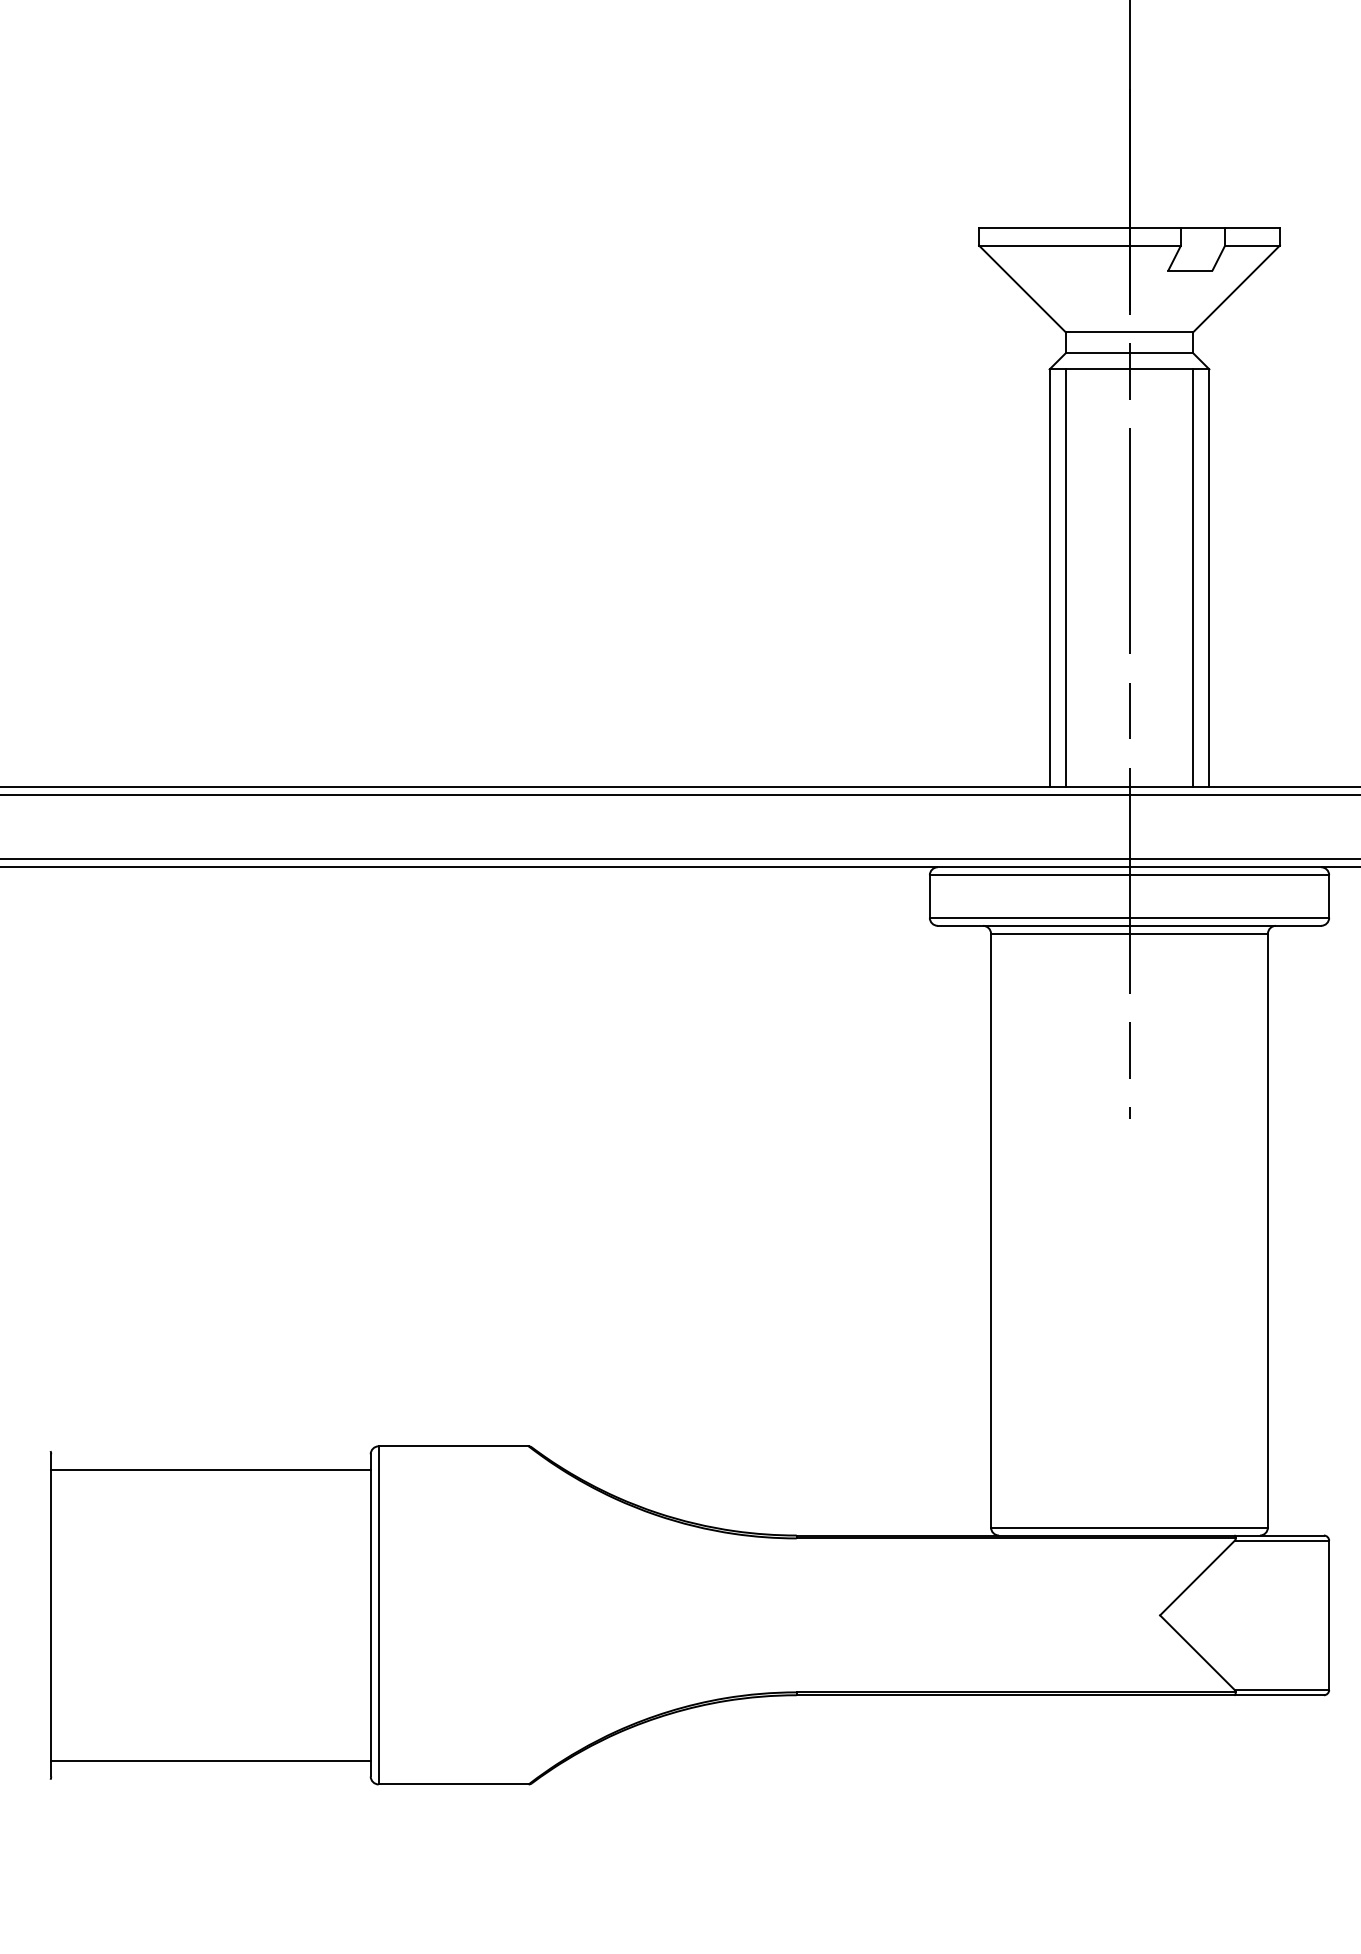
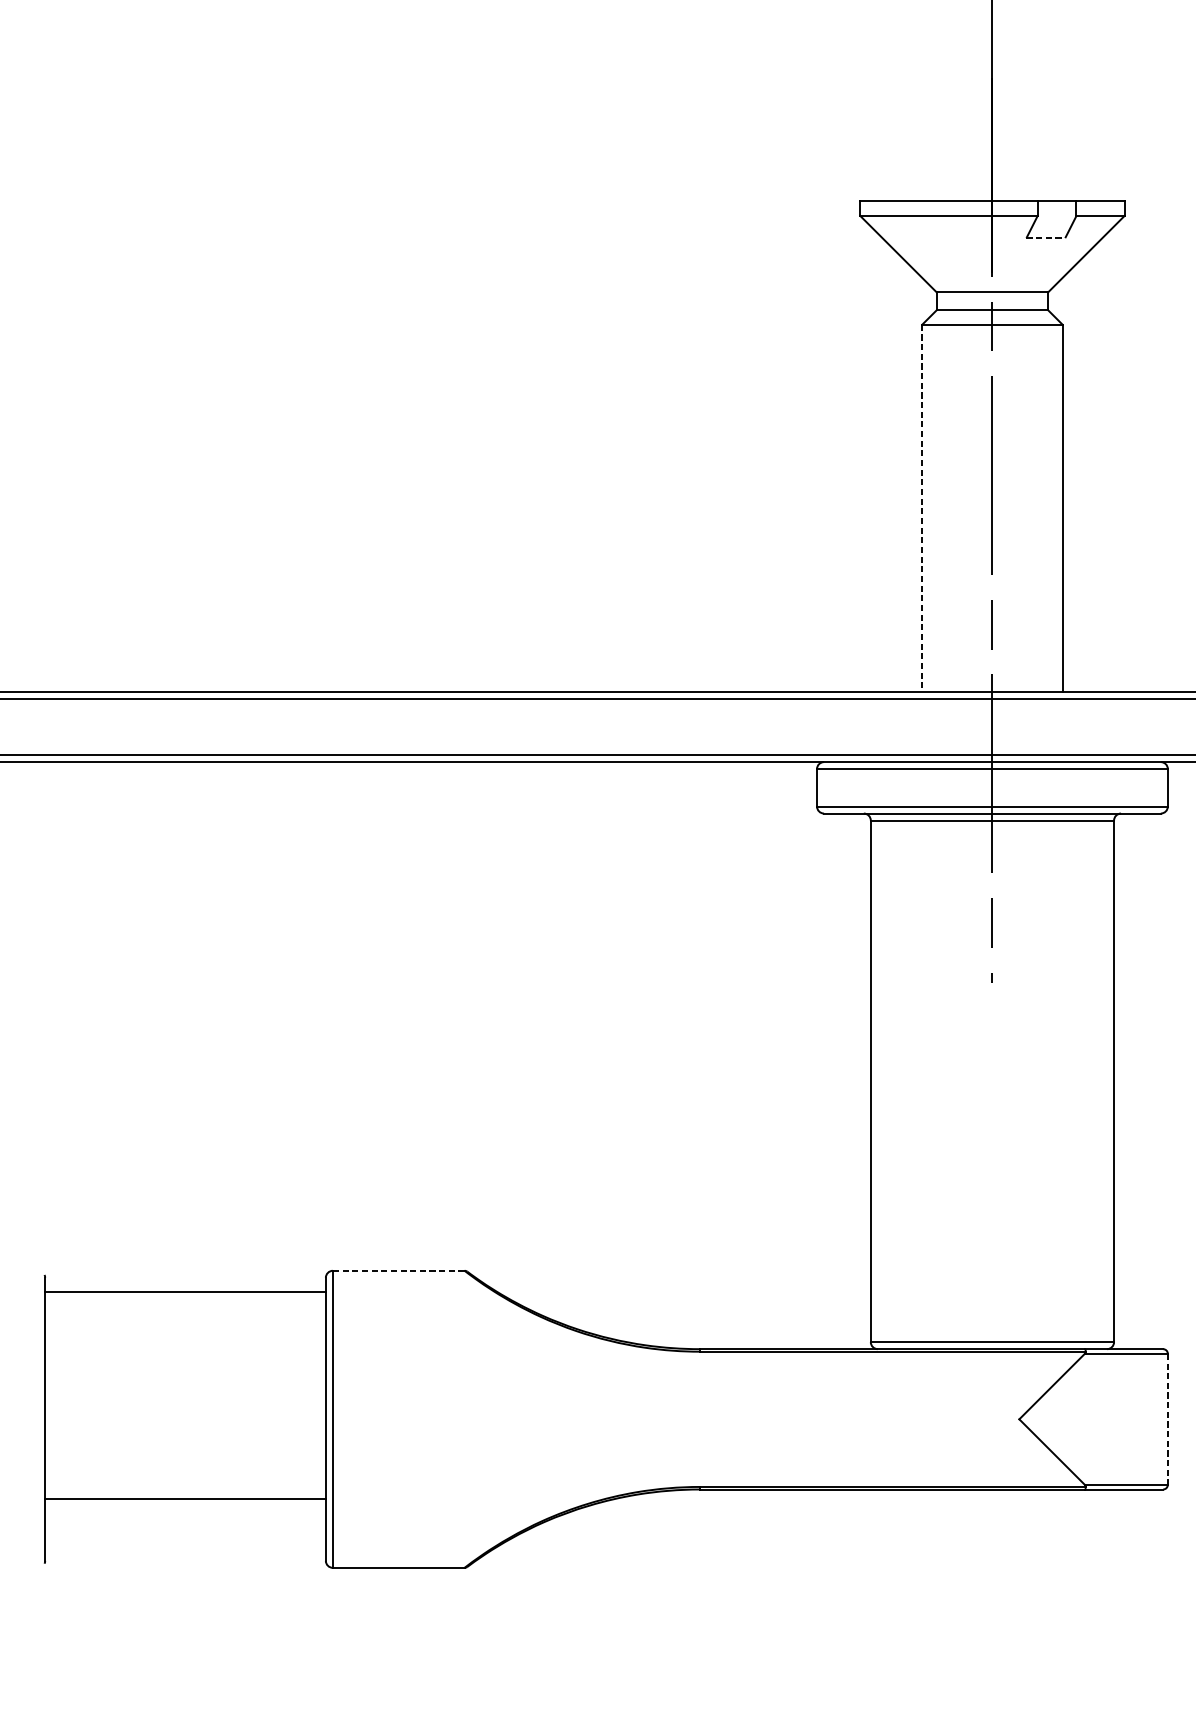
line: (1190, 270) -> (1046, 237), solid -> dashed
line: (1049, 578) -> (922, 508), solid -> dashed
line: (1065, 578) -> (936, 508), removed
line: (1193, 578) -> (1048, 508), removed
line: (453, 1446) -> (398, 1270), solid -> dashed
line: (1329, 1615) -> (1168, 1419), solid -> dashed
line: (210, 1760) -> (185, 1499), moved

